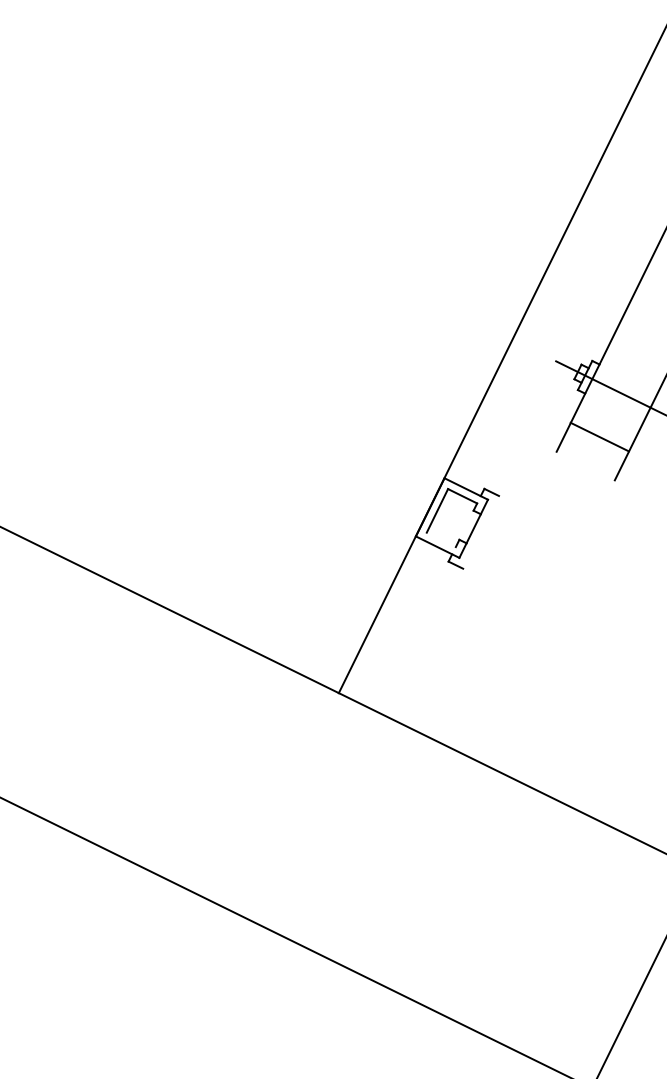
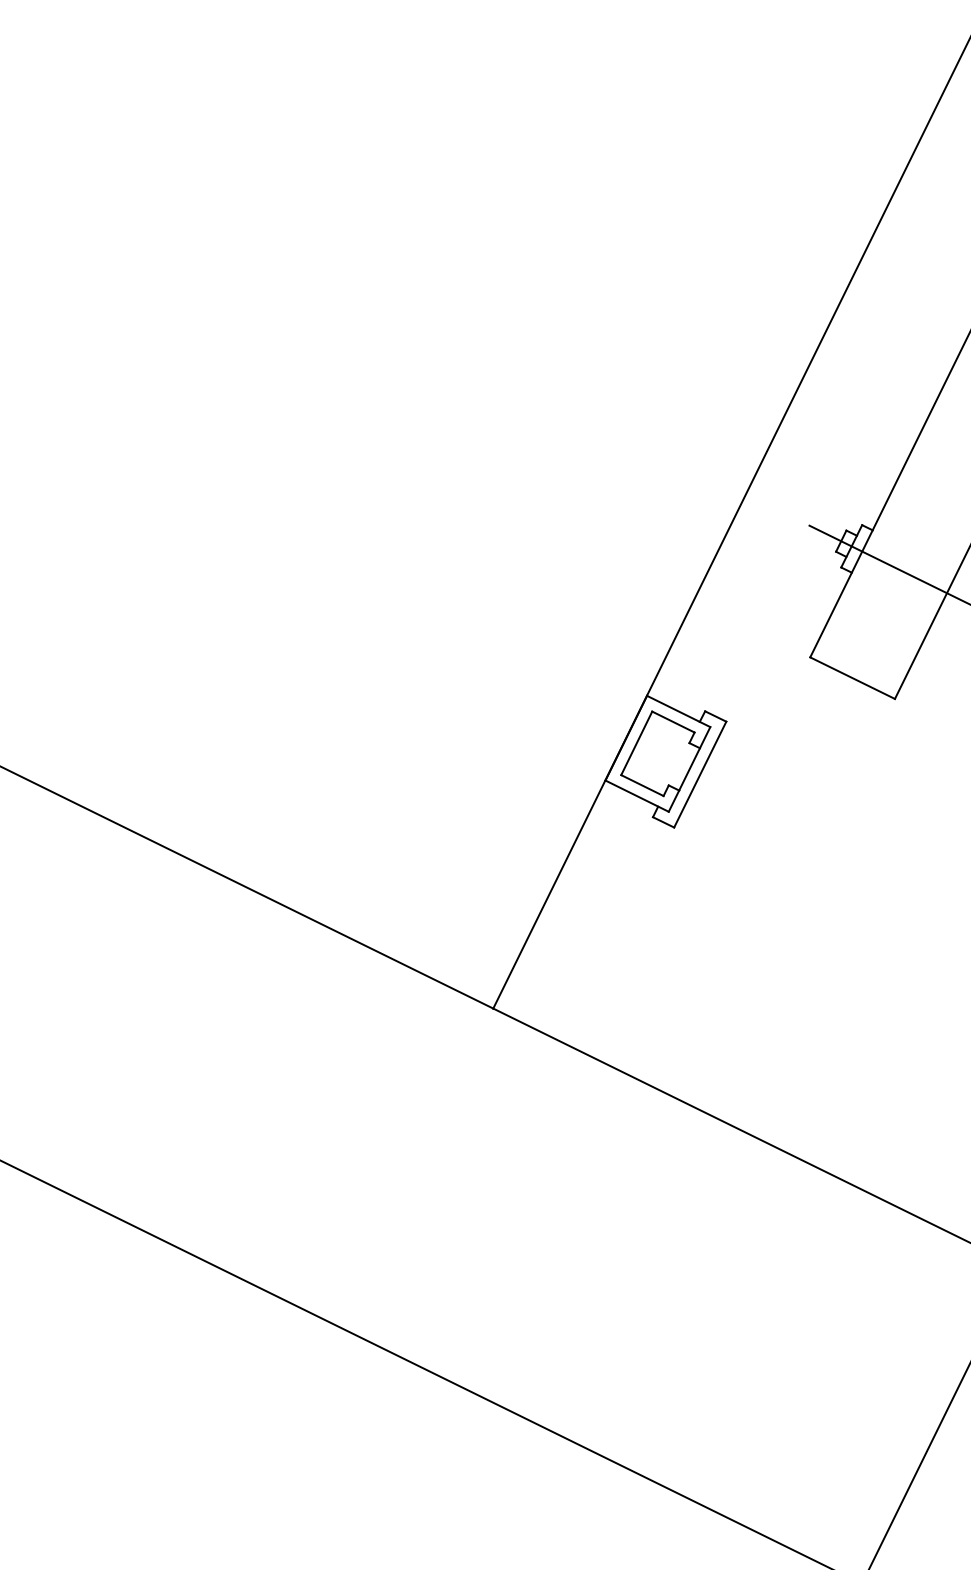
line: (599, 436) -> (852, 677), moved
line: (480, 531) -> (699, 773), added
line: (440, 539) -> (641, 785), added

